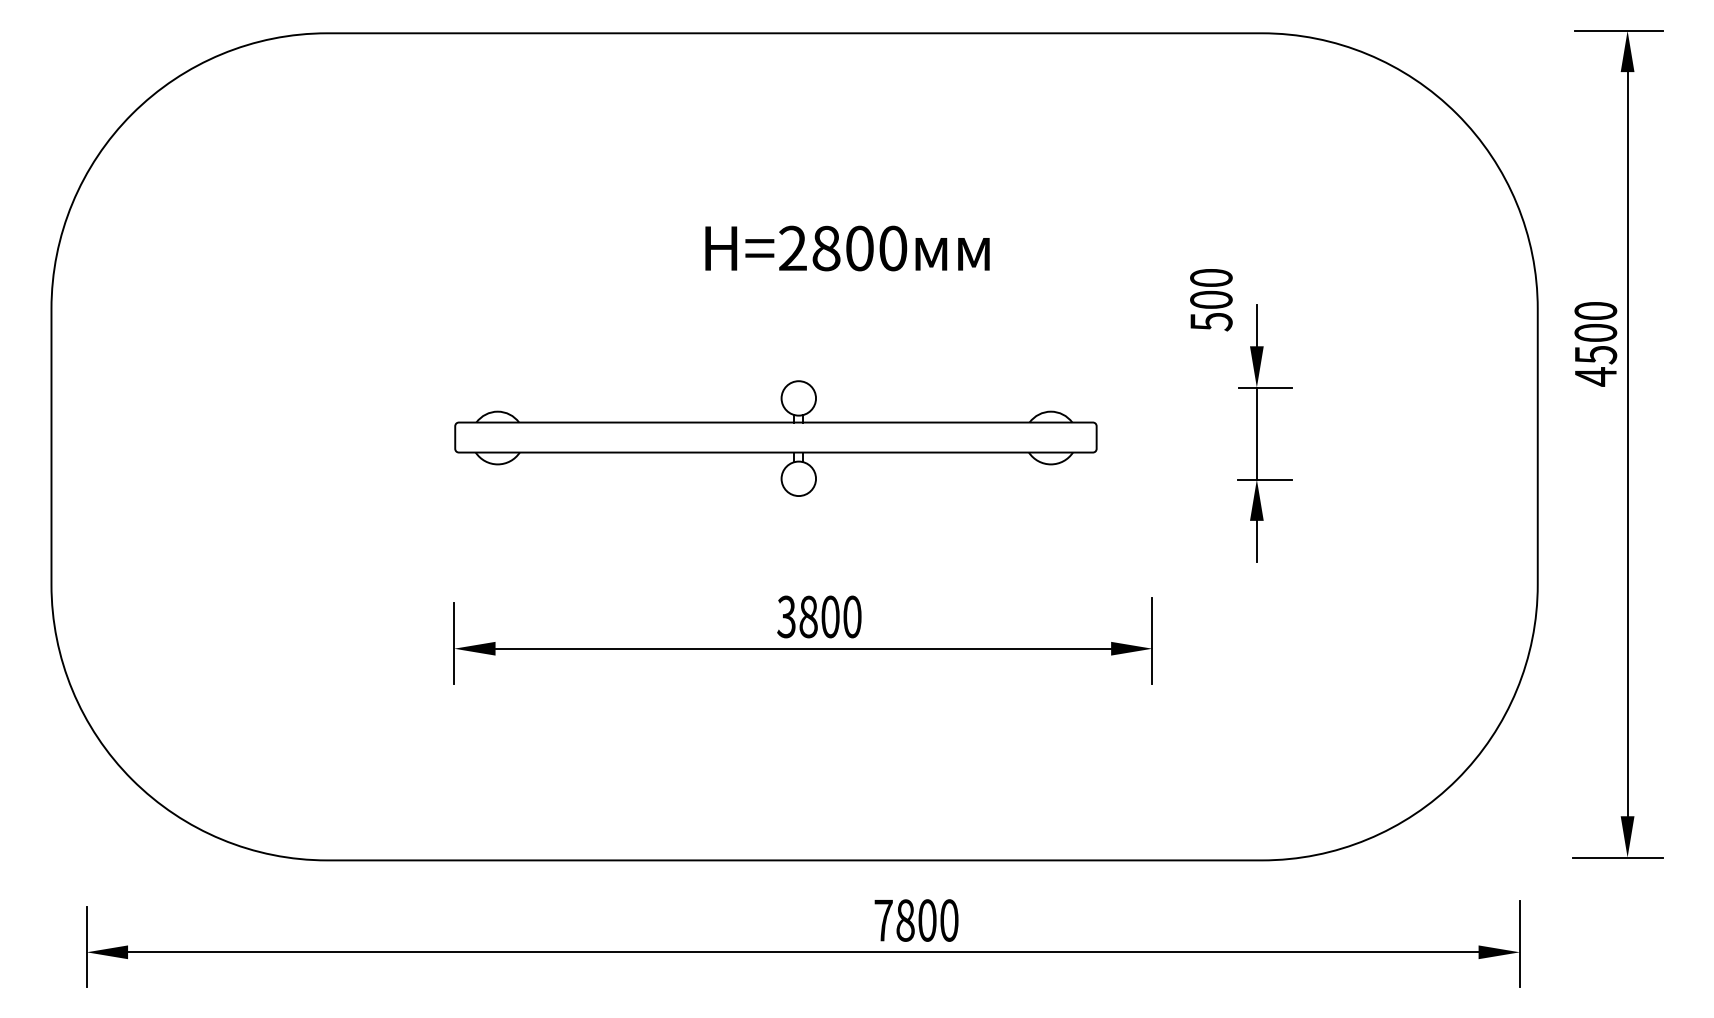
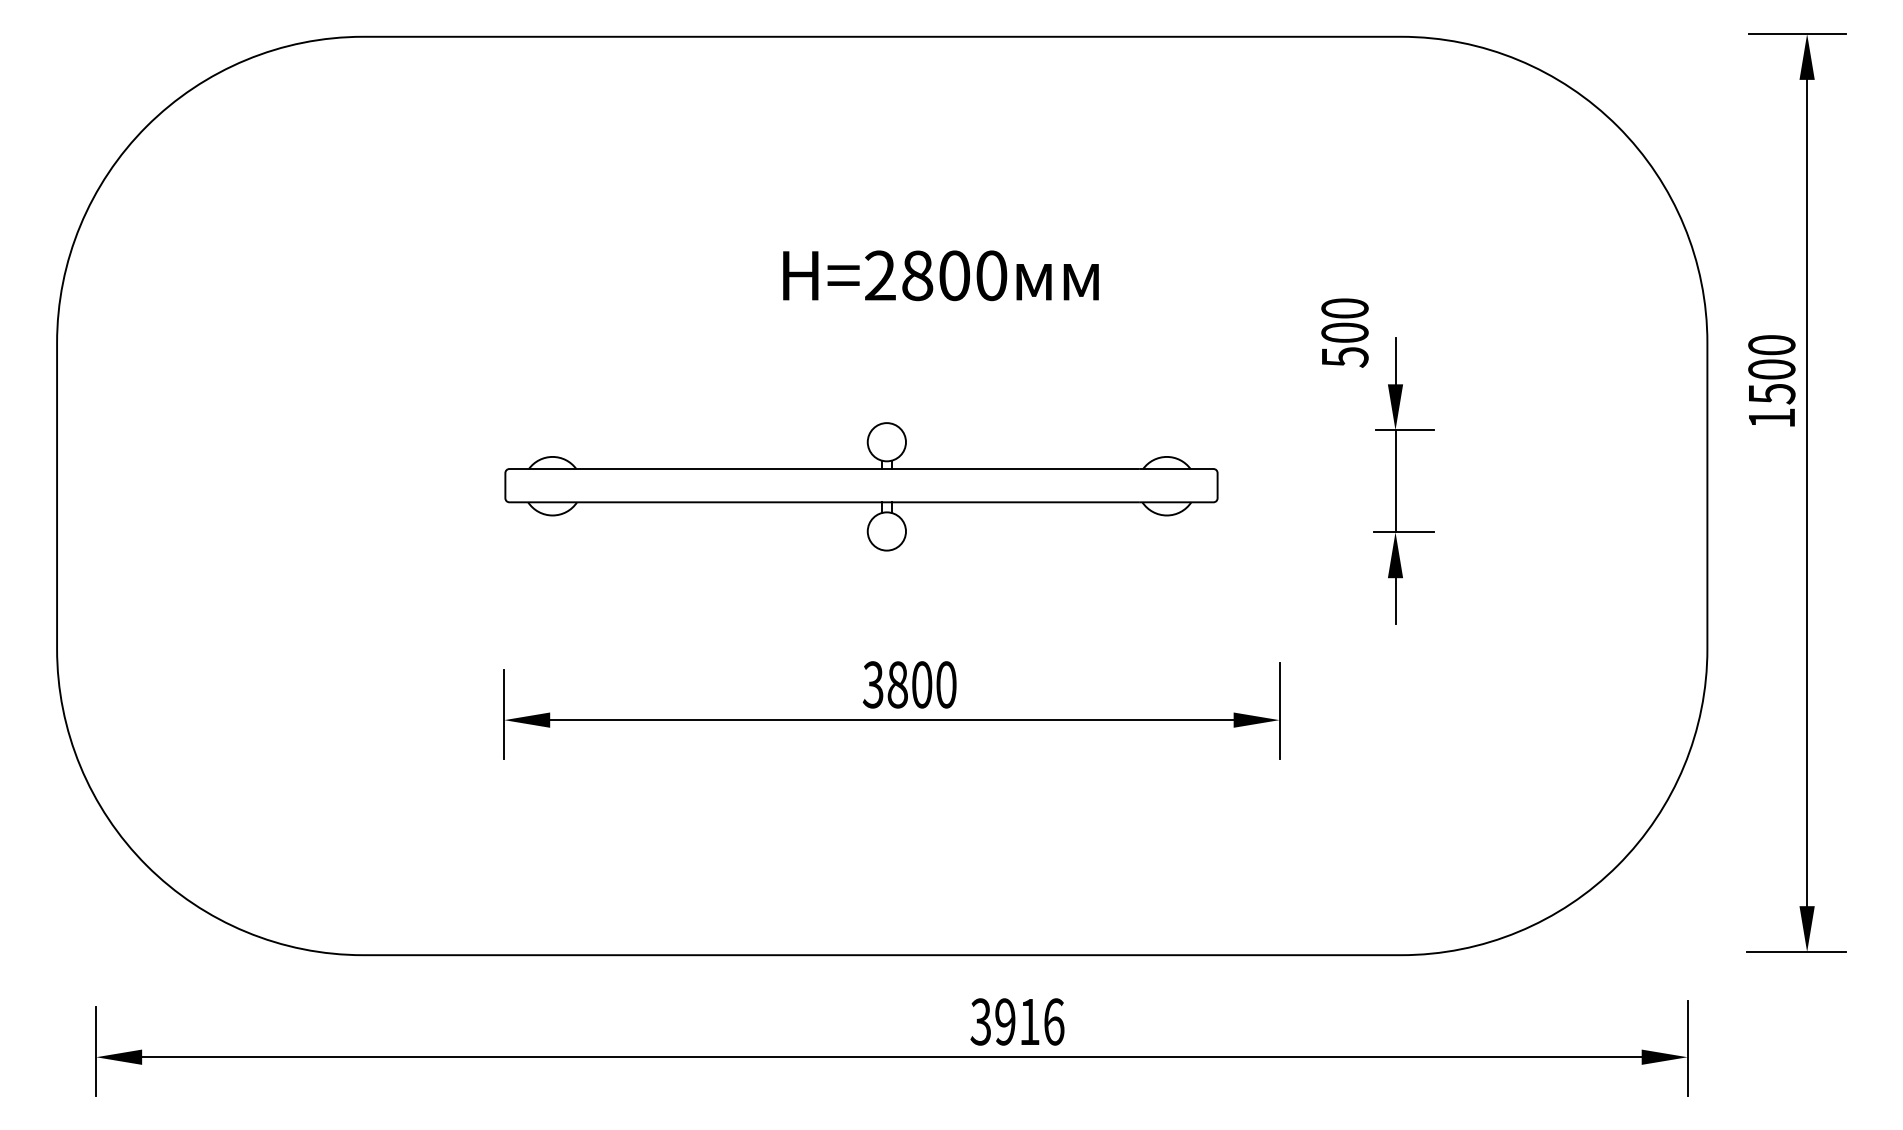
text: (1595, 377) -> (1771, 418), 4500 -> 1500
text: (916, 920) -> (1017, 1021), 7800 -> 3916

